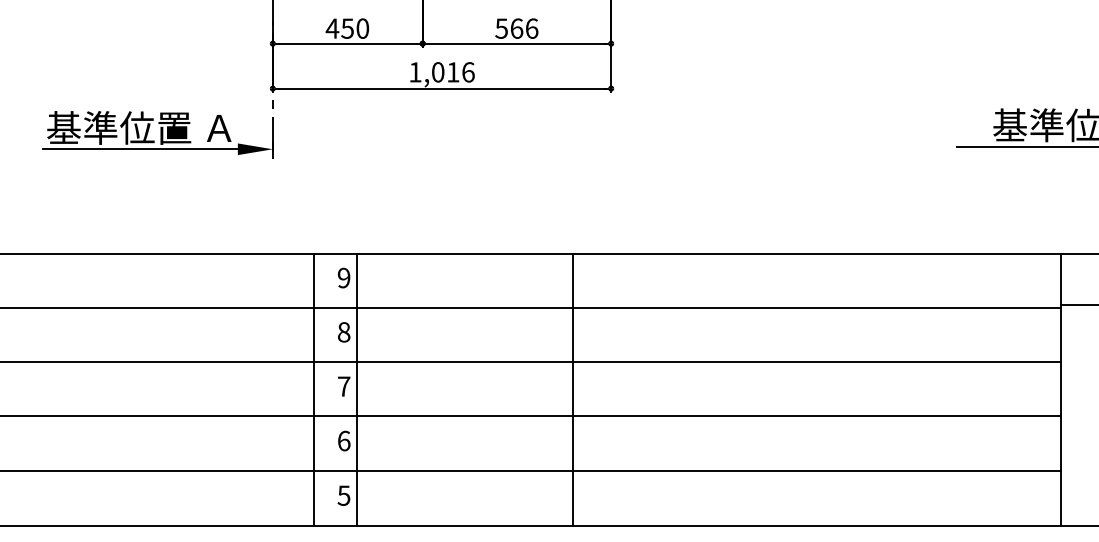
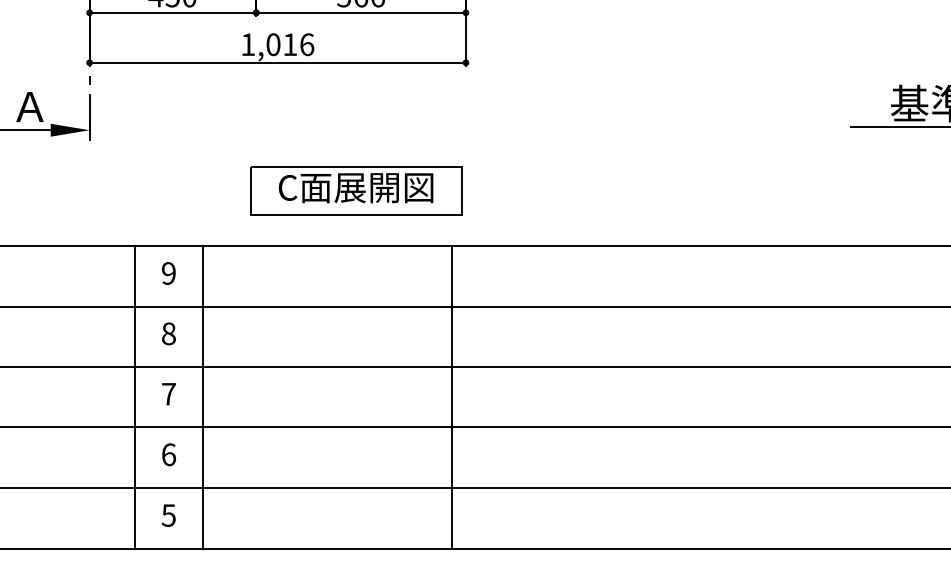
part: (512, 203) -> (356, 190), added
line: (357, 389) -> (202, 397), moved
line: (573, 389) -> (452, 397), moved

